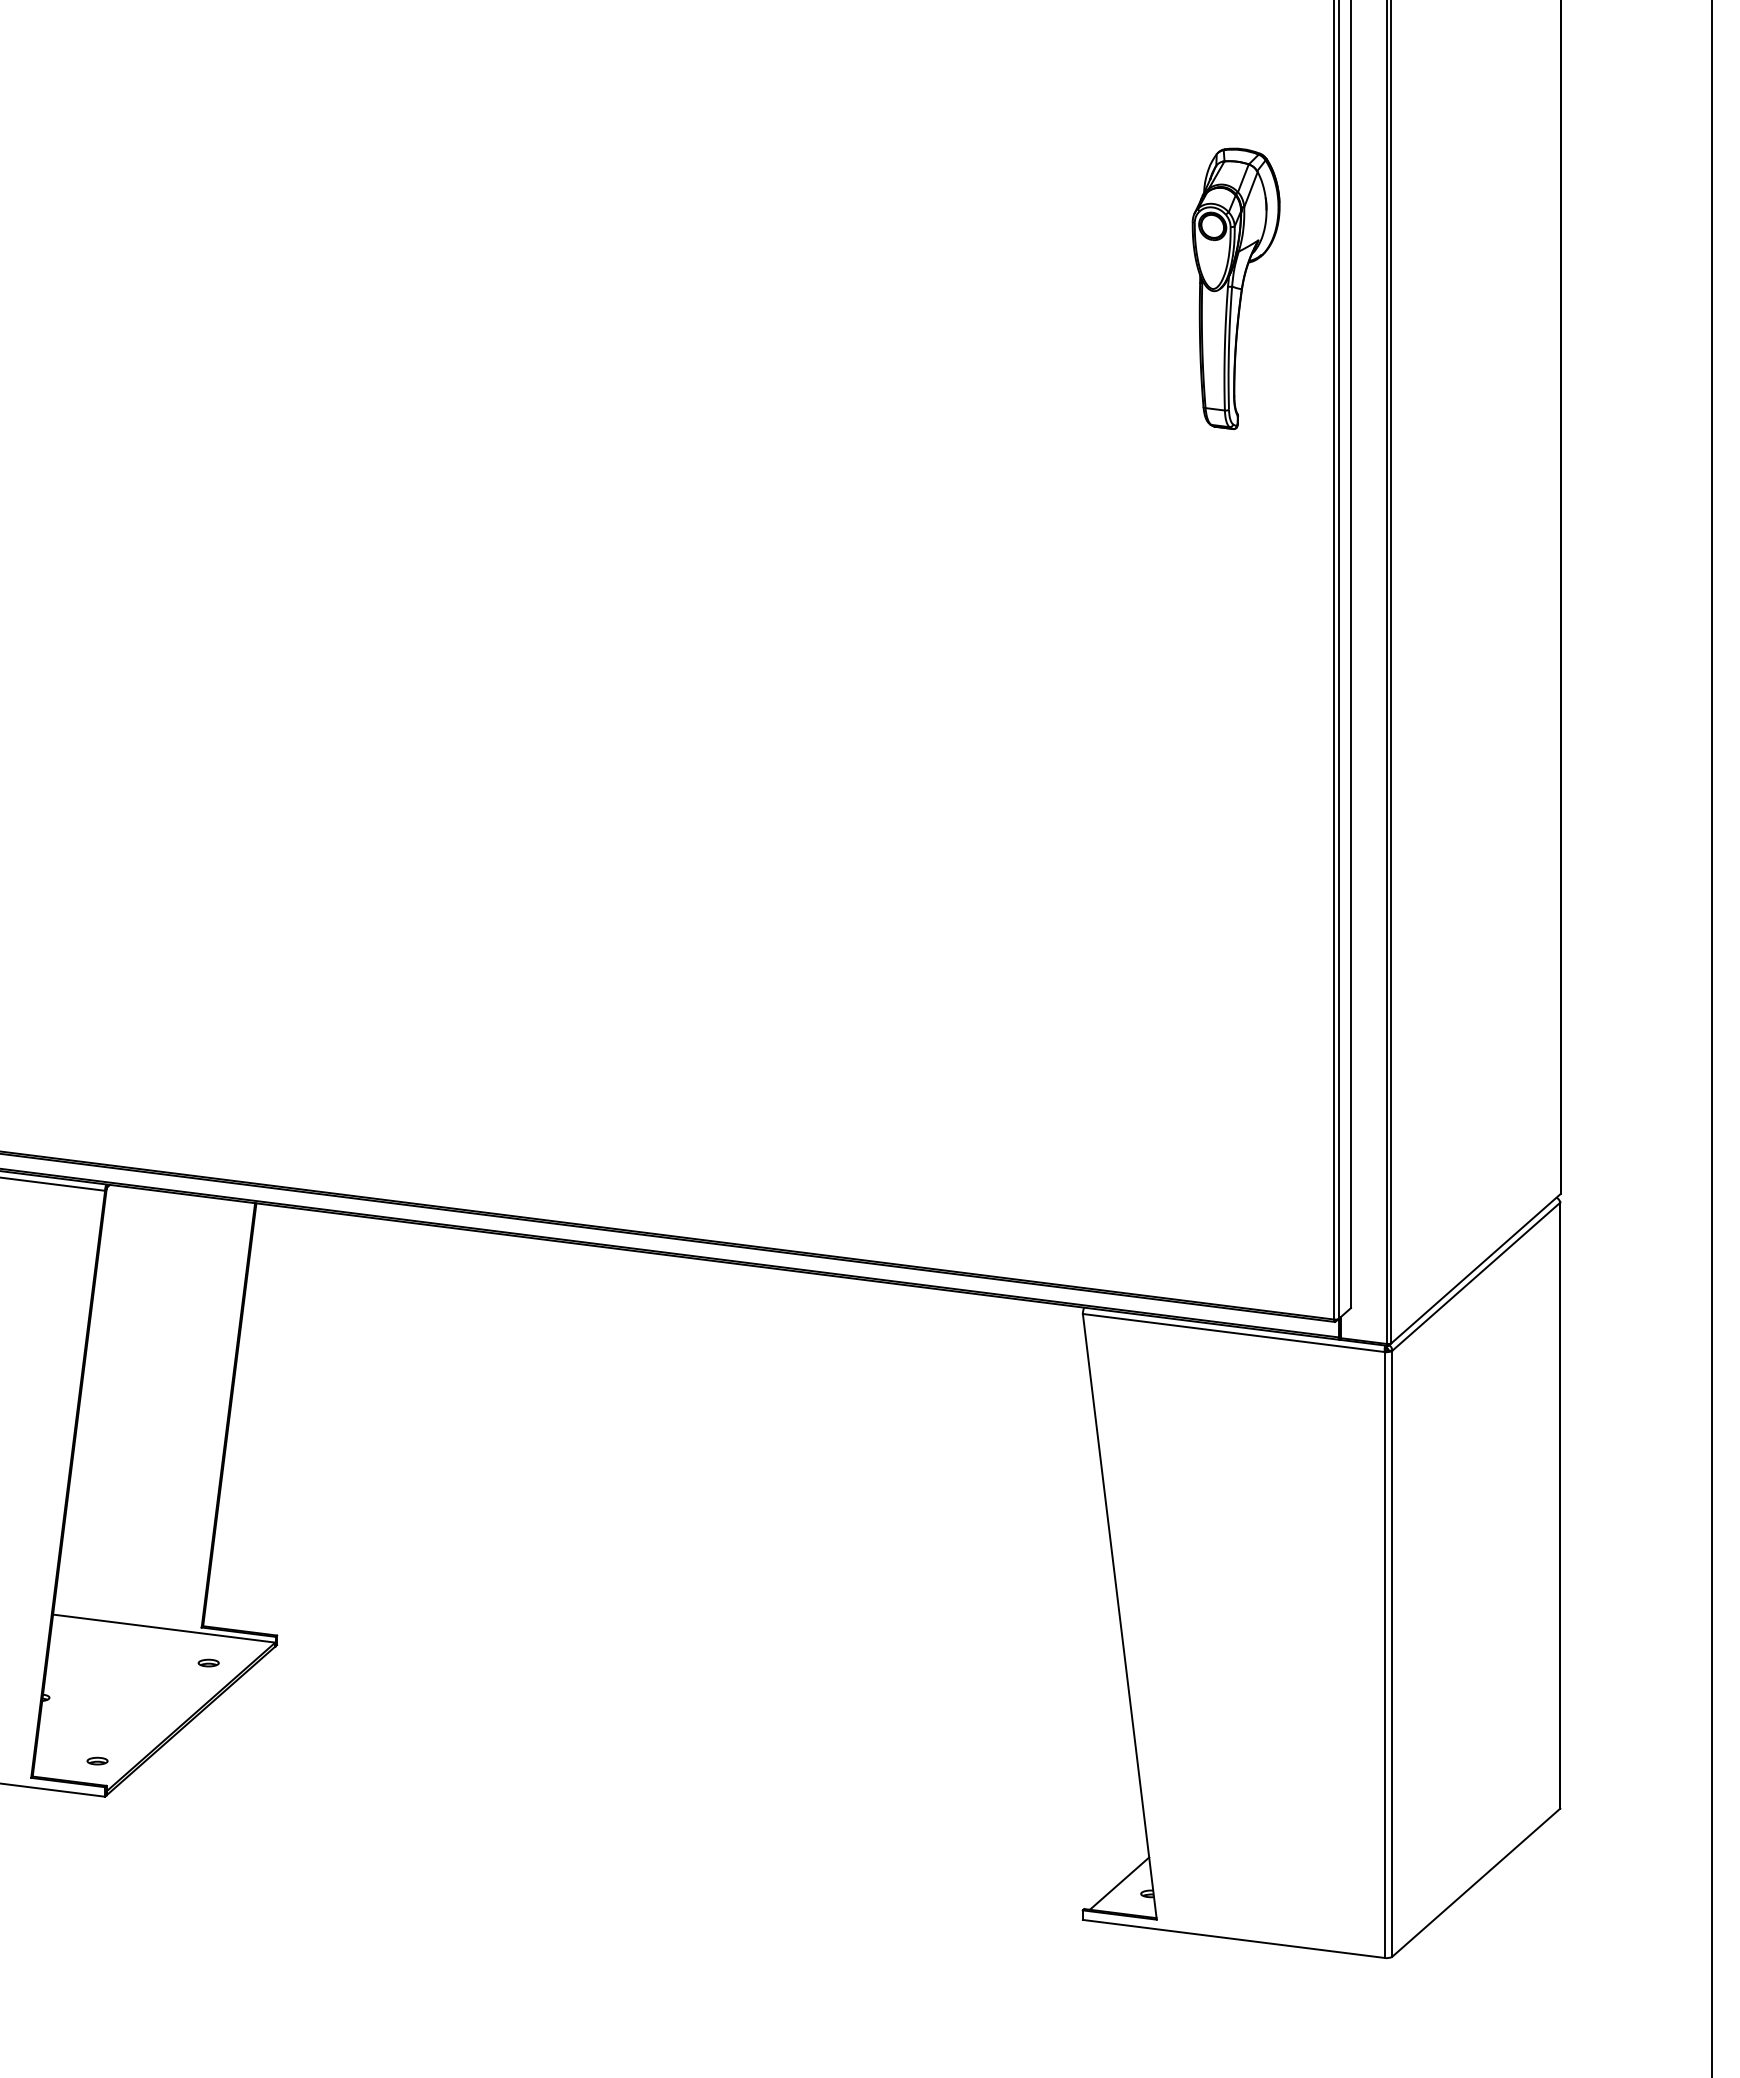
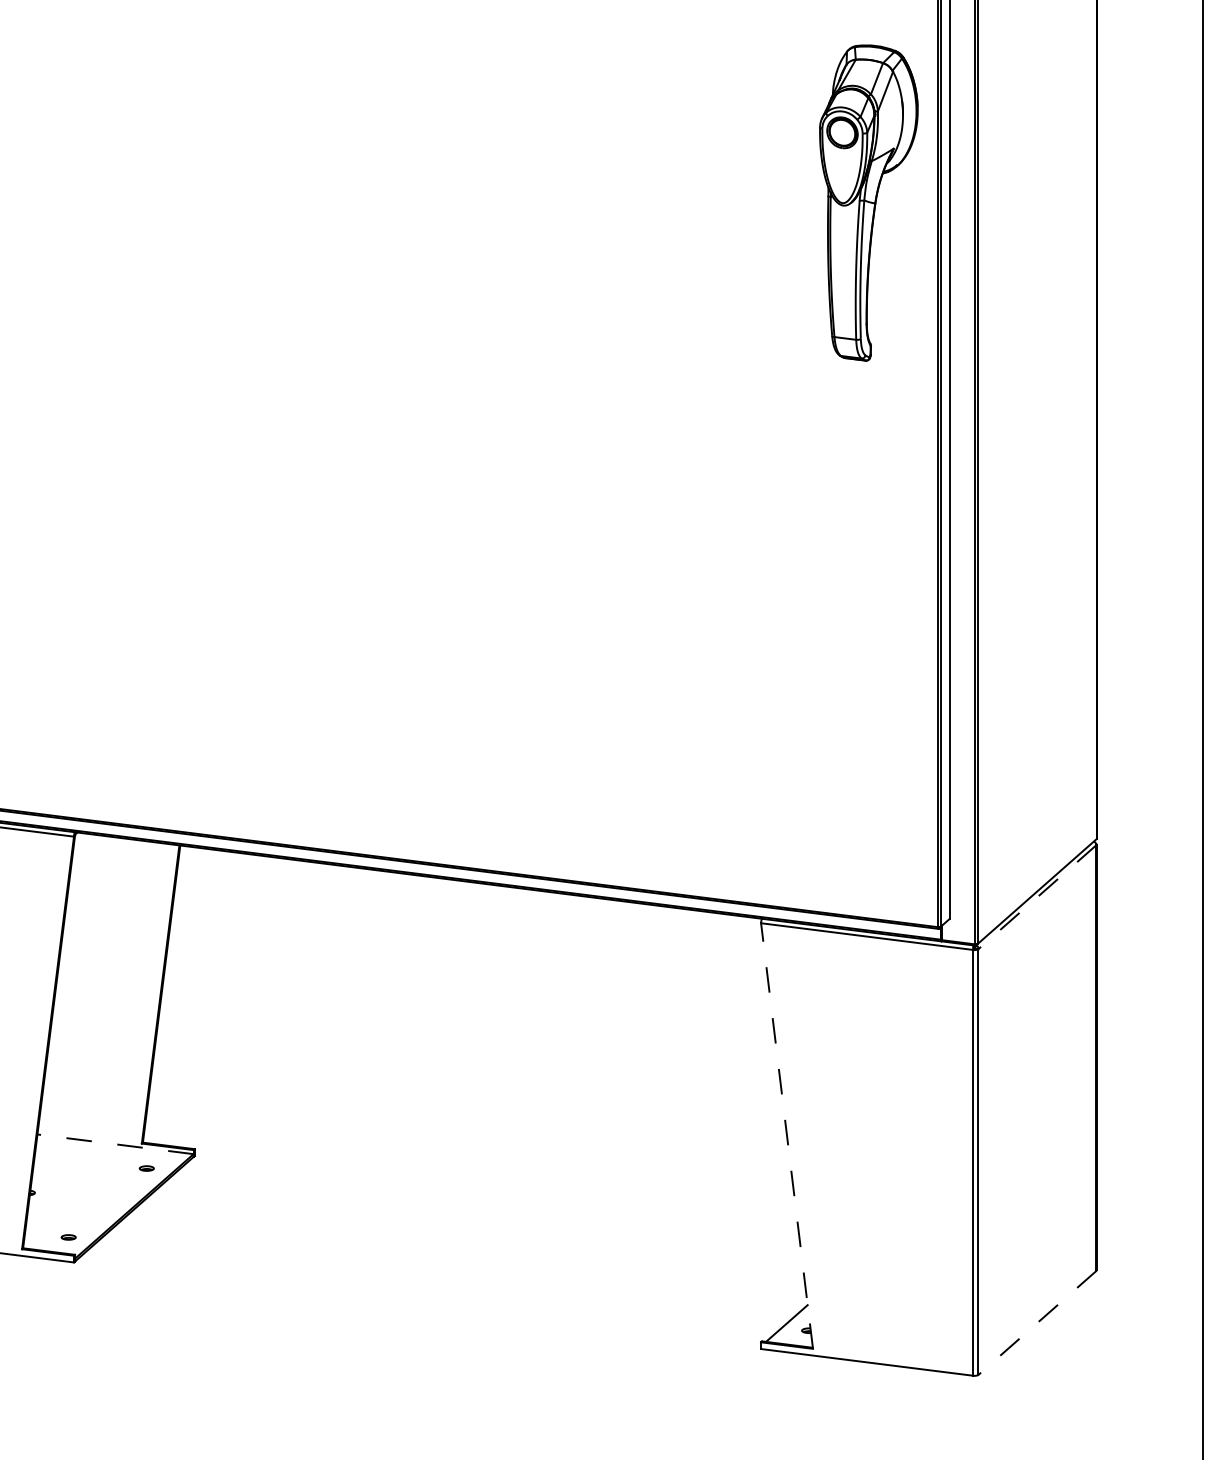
part: (1235, 288) -> (868, 202), size x1.6
line: (1476, 1276) -> (1037, 896), solid -> dashed
line: (1119, 1616) -> (786, 1135), solid -> dashed
line: (164, 1628) -> (115, 1144), solid -> dashed
line: (1476, 1882) -> (1037, 1322), solid -> dashed

